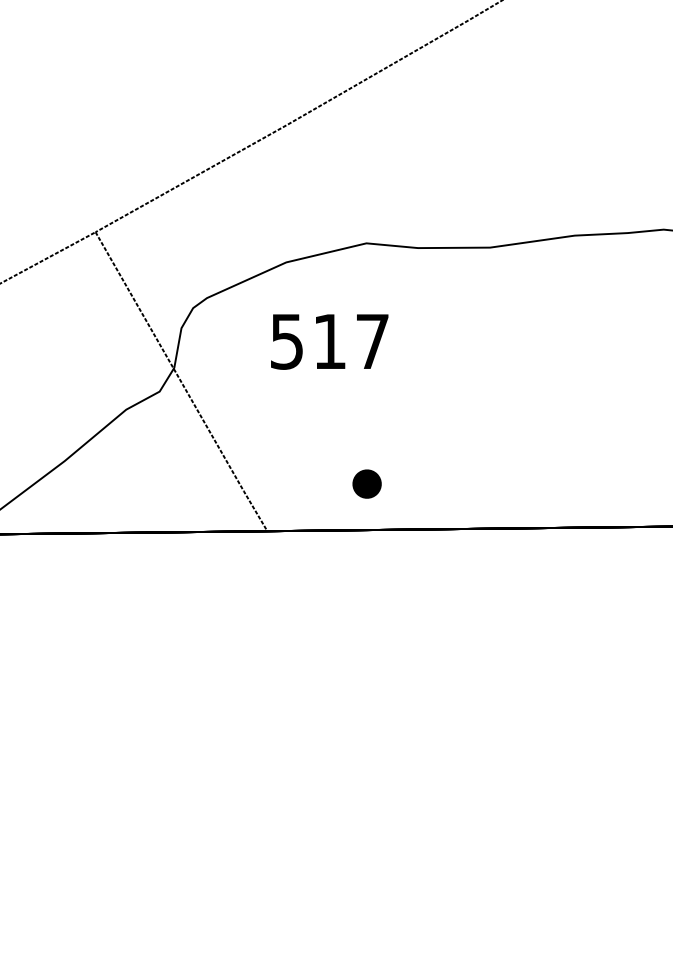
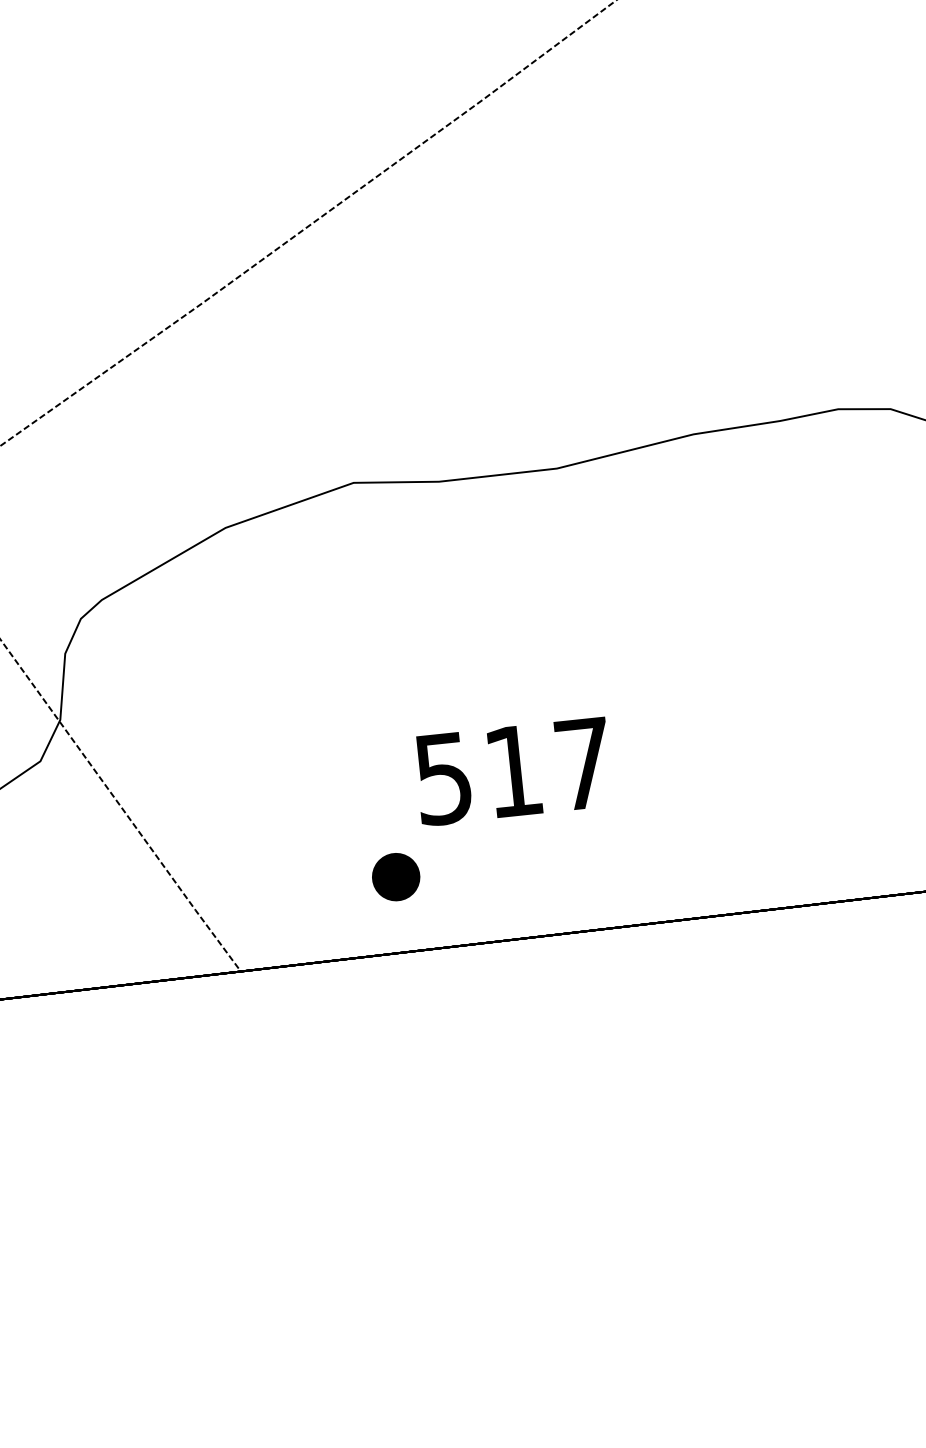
text: (329, 341) -> (513, 771), moved

